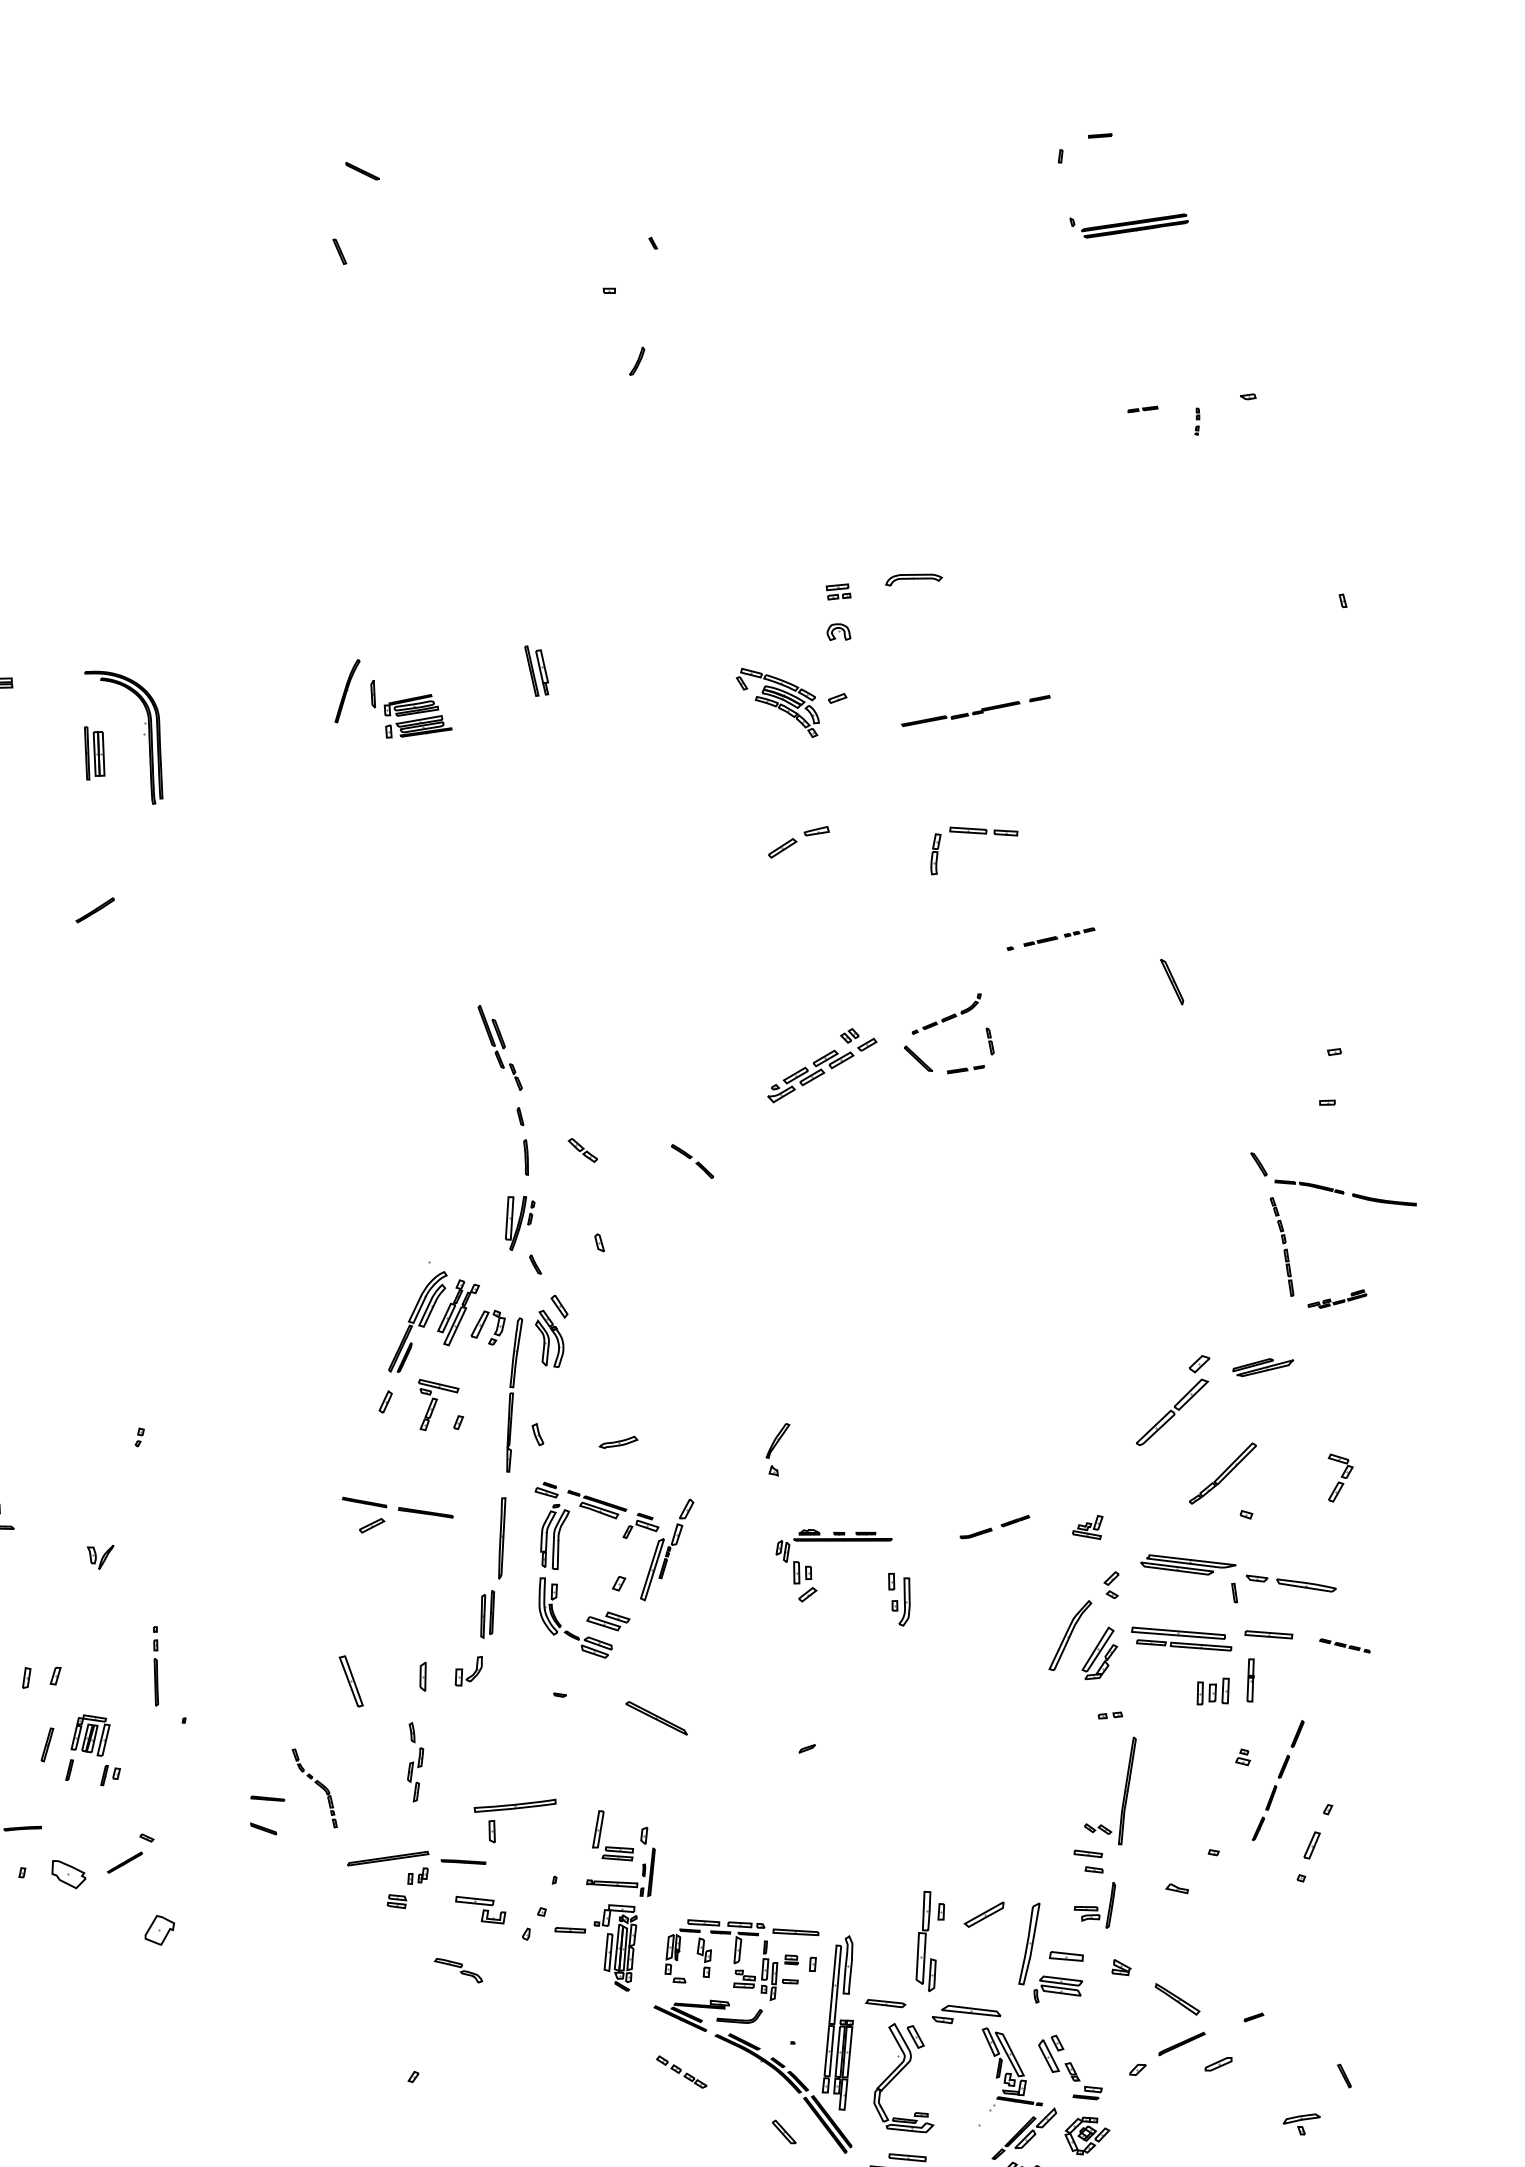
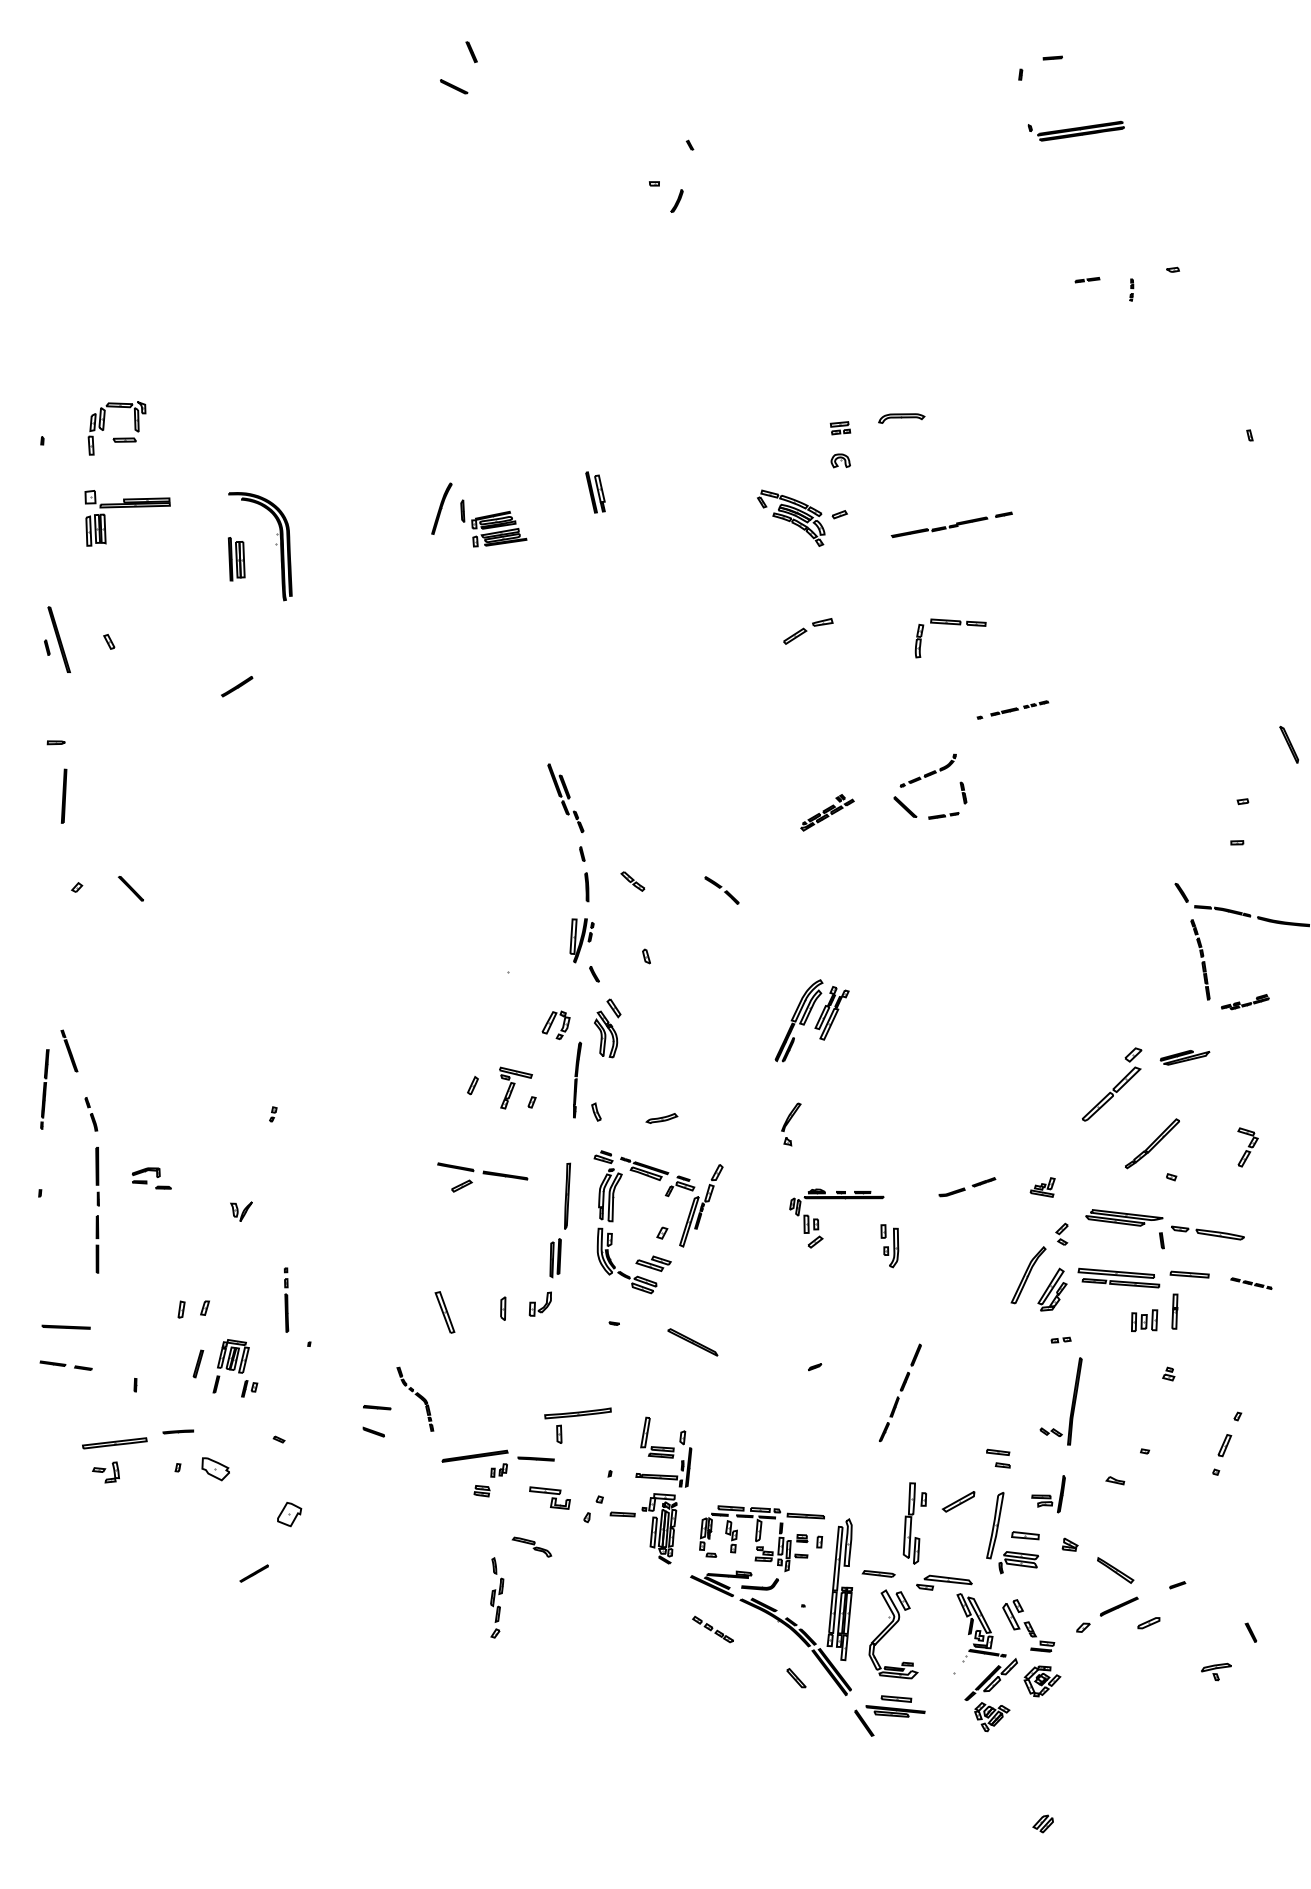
line: (339, 252) -> (471, 52), moved
part: (636, 360) -> (676, 200), moved
part: (1171, 981) -> (1288, 744), moved
part: (822, 1065) -> (827, 812), size x0.6
part: (433, 1321) -> (811, 1020), moved
part: (514, 1394) -> (577, 1079), size x0.6
part: (415, 1761) -> (497, 1589), moved
part: (1278, 1780) -> (900, 1392), moved
part: (1088, 1861) -> (998, 1458), moved
line: (123, 1862) -> (253, 1573), moved

